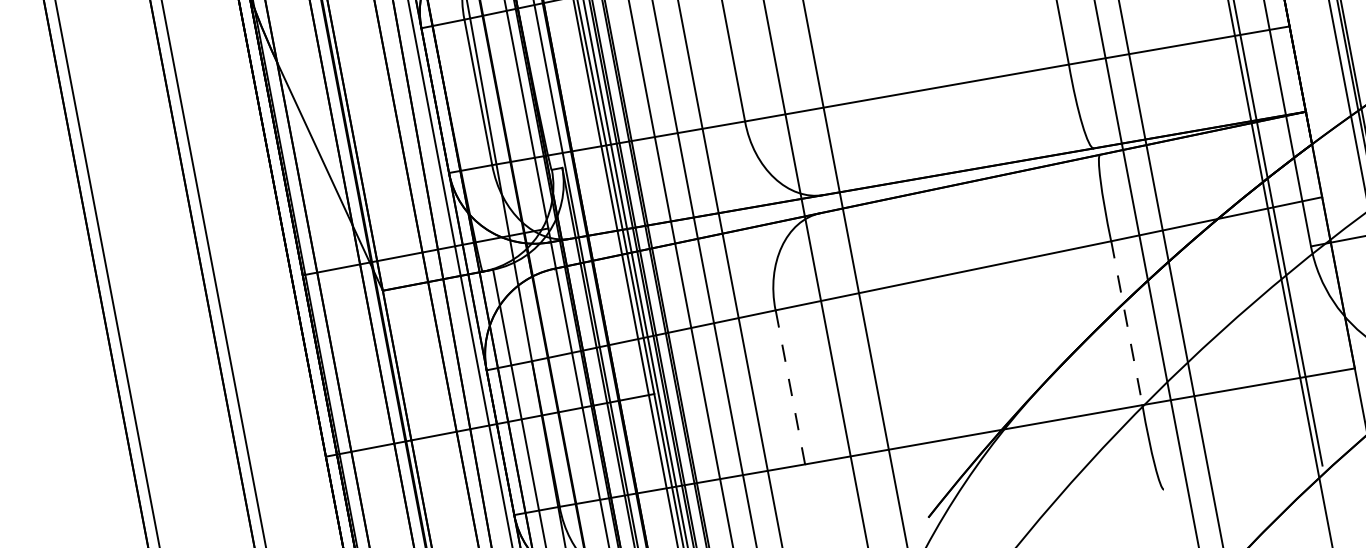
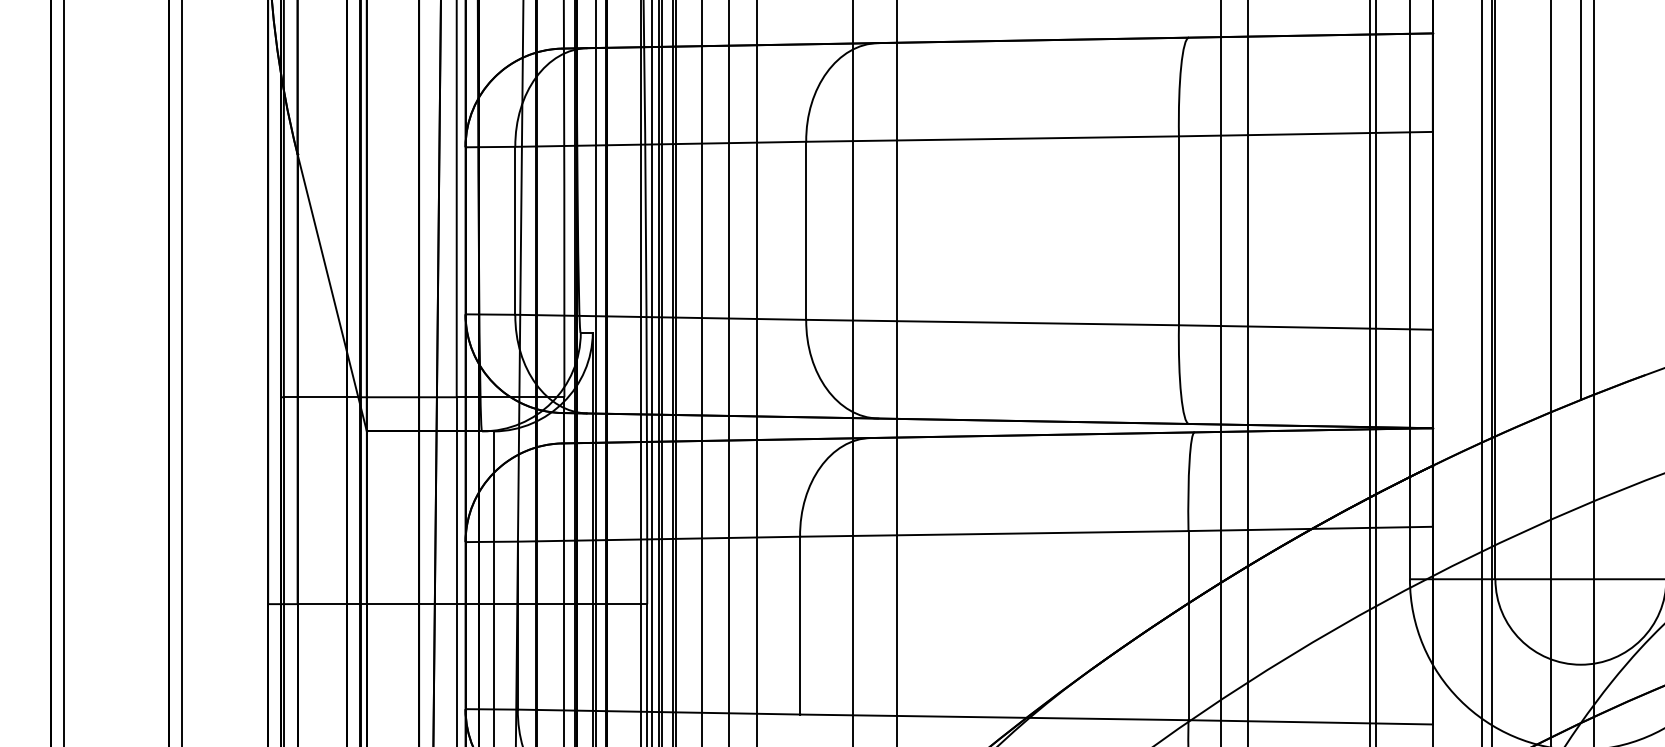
line: (1126, 323) -> (1188, 625), dashed -> solid
line: (790, 387) -> (800, 625), dashed -> solid

